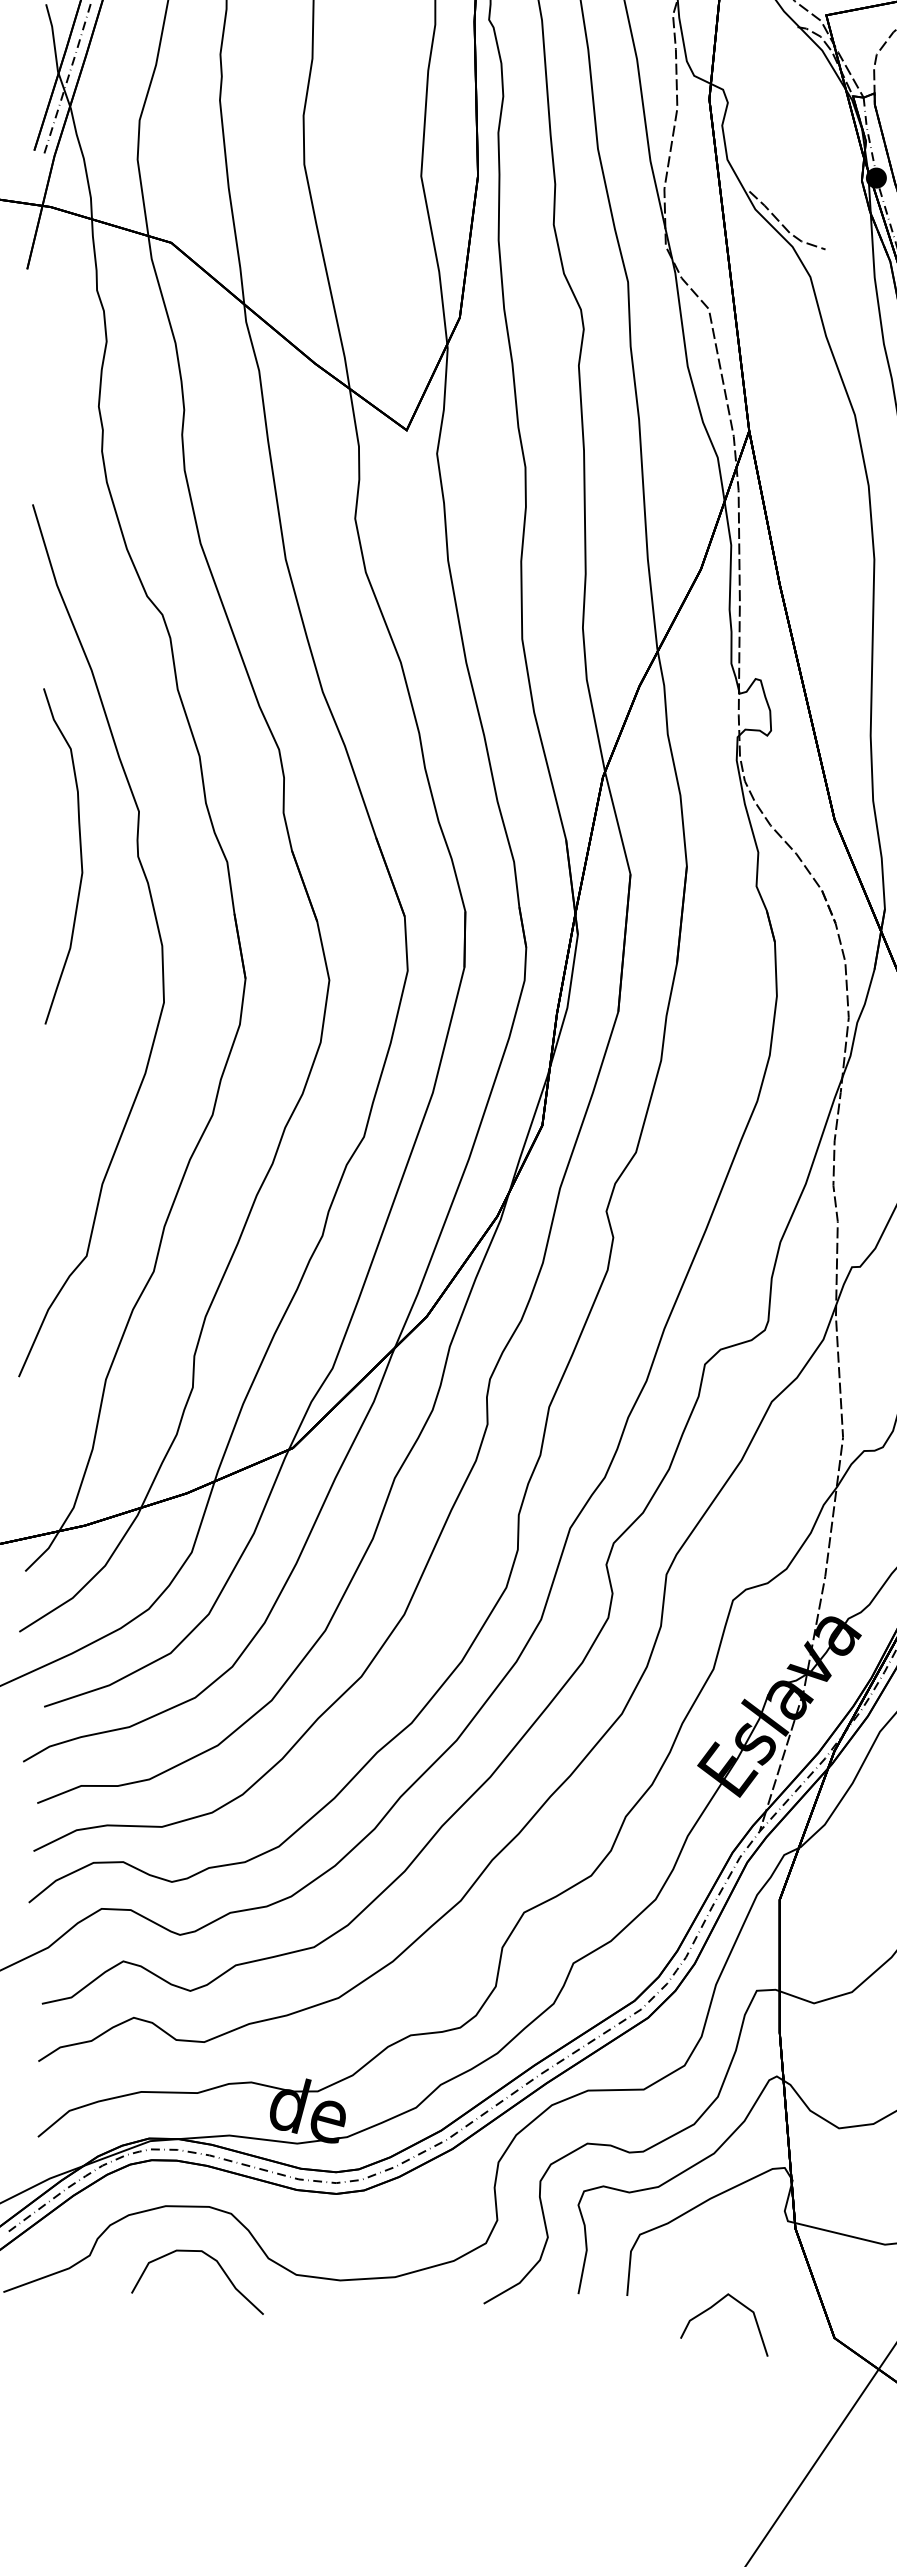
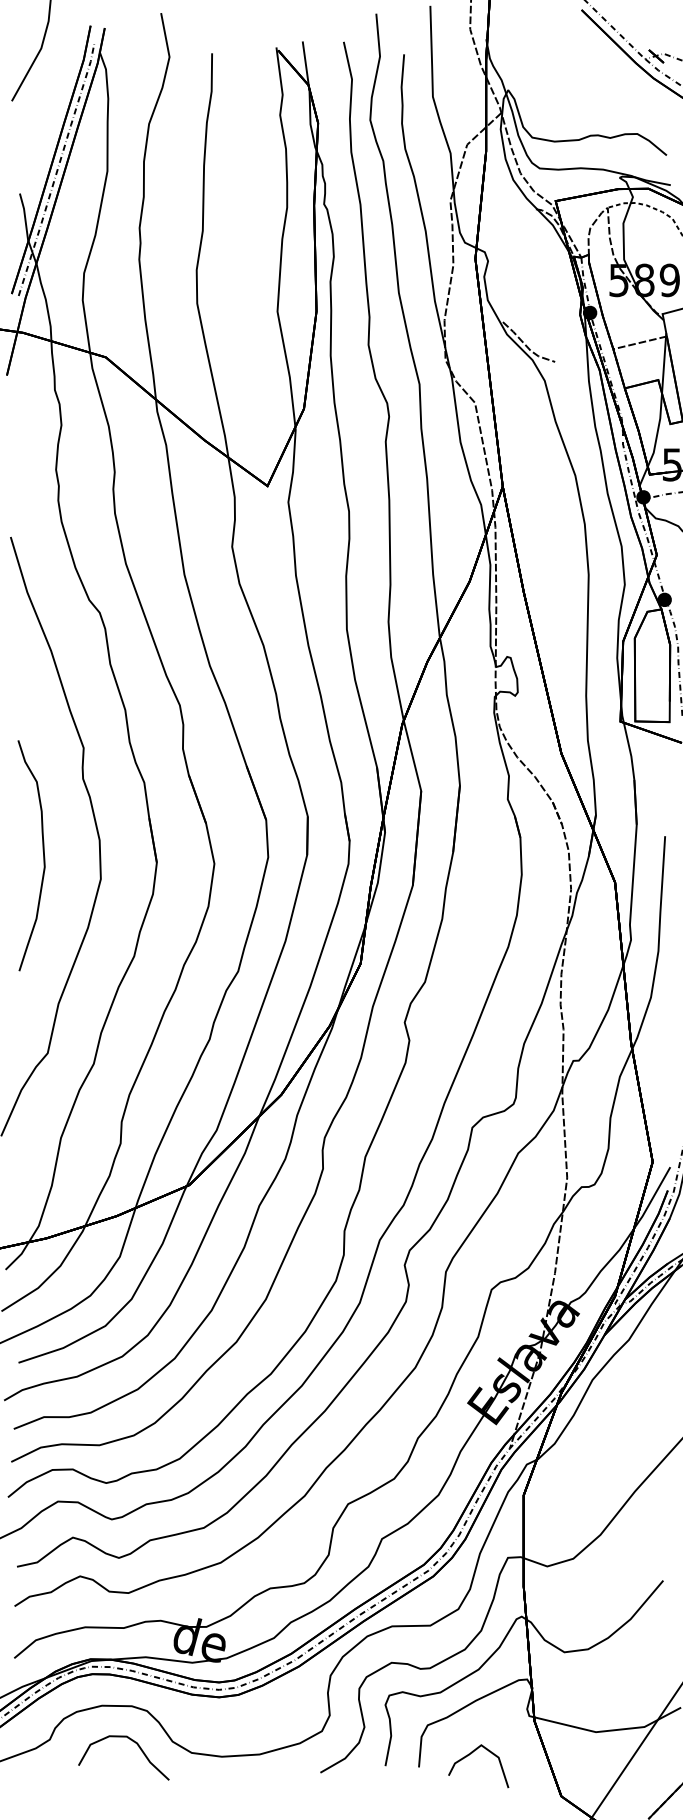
curve: (80, 856) -> (43, 855), moved
curve: (709, 2310) -> (468, 1756), moved

